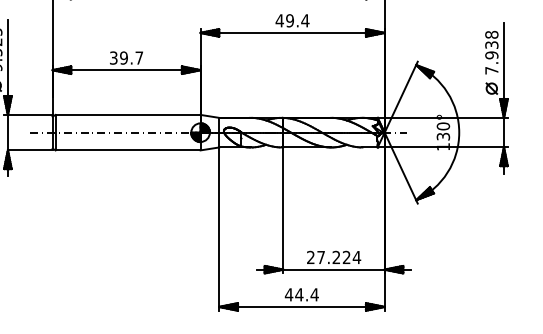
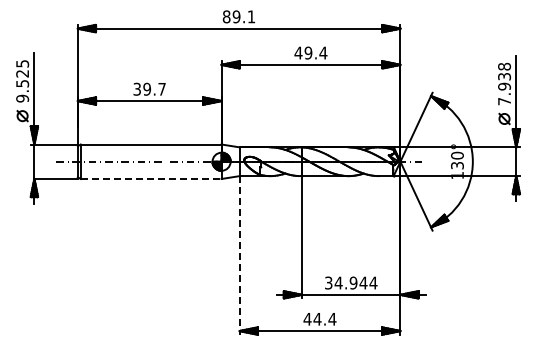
line: (128, 149) -> (151, 178), solid -> dashed
line: (219, 229) -> (239, 255), solid -> dashed
text: (329, 256) -> (346, 282), 27.224 -> 34.944

